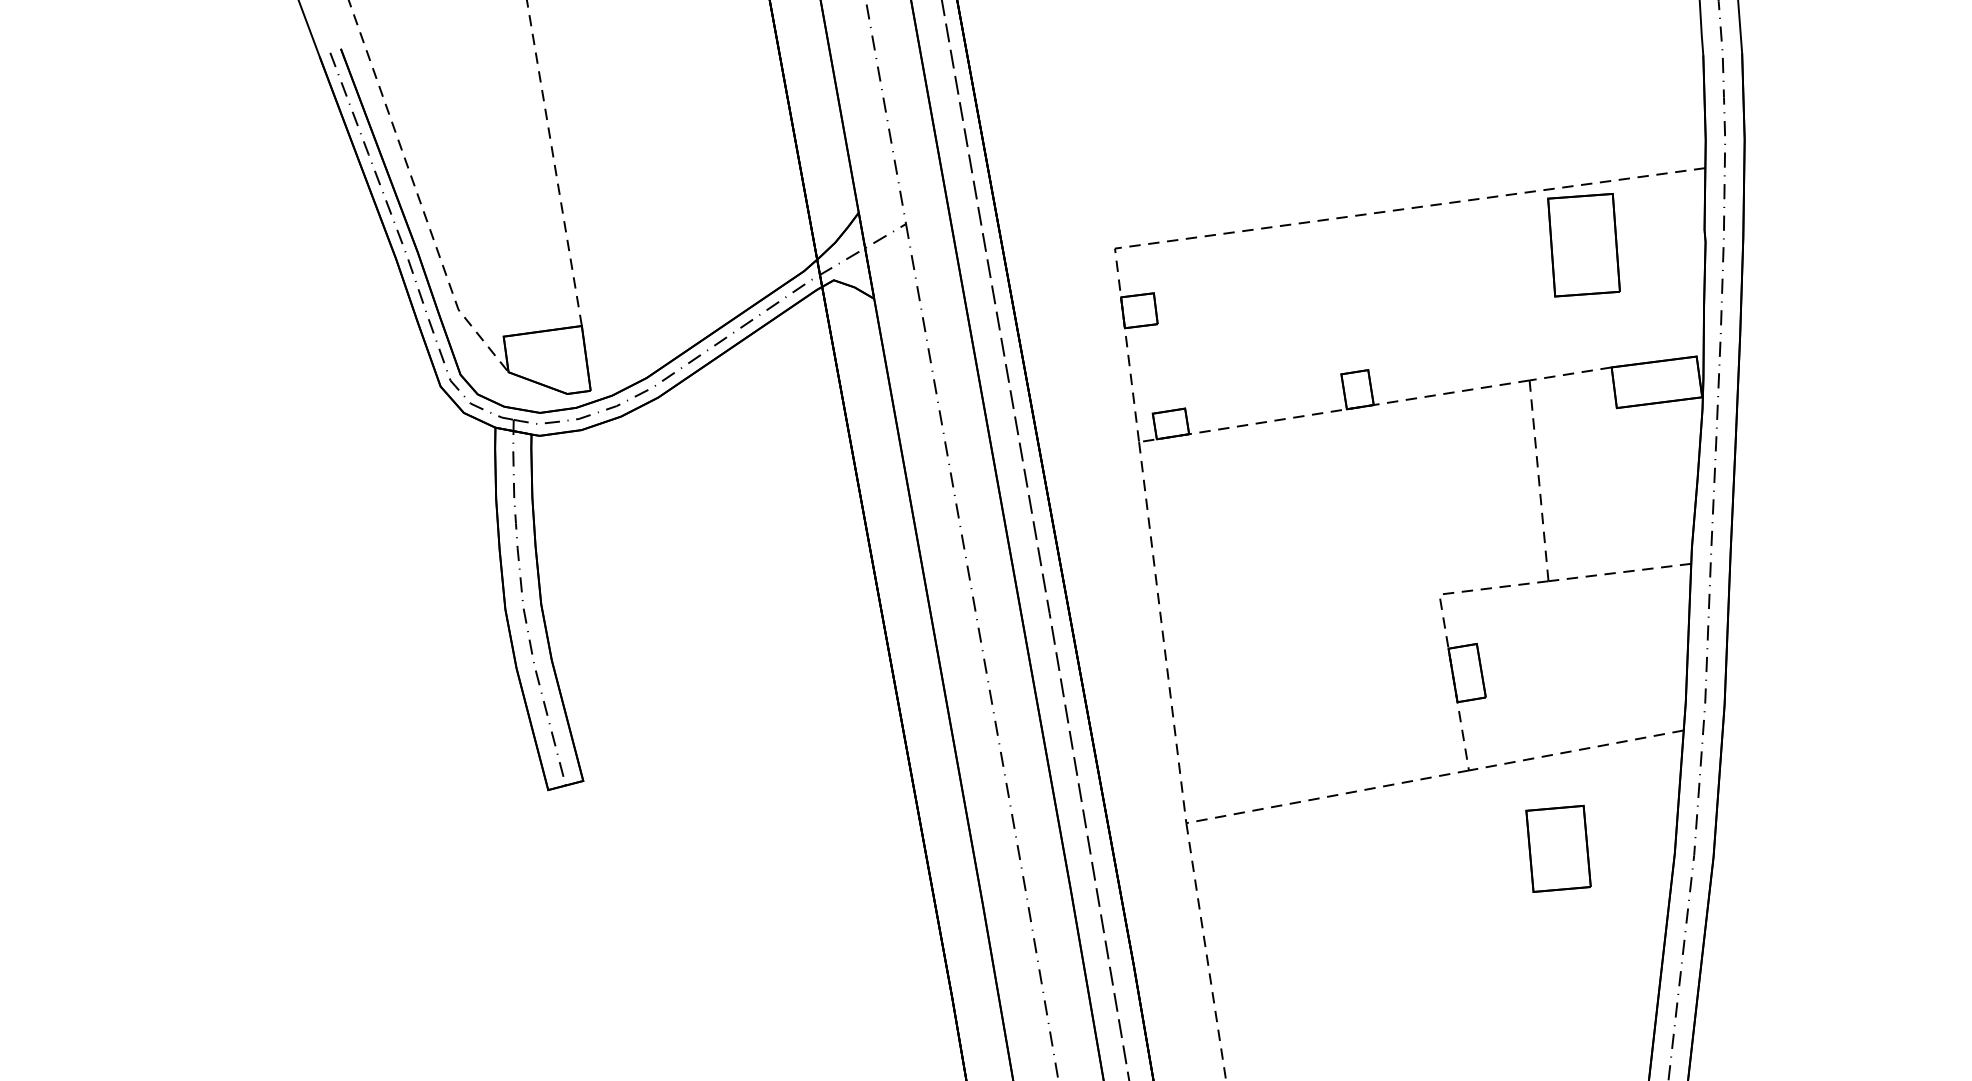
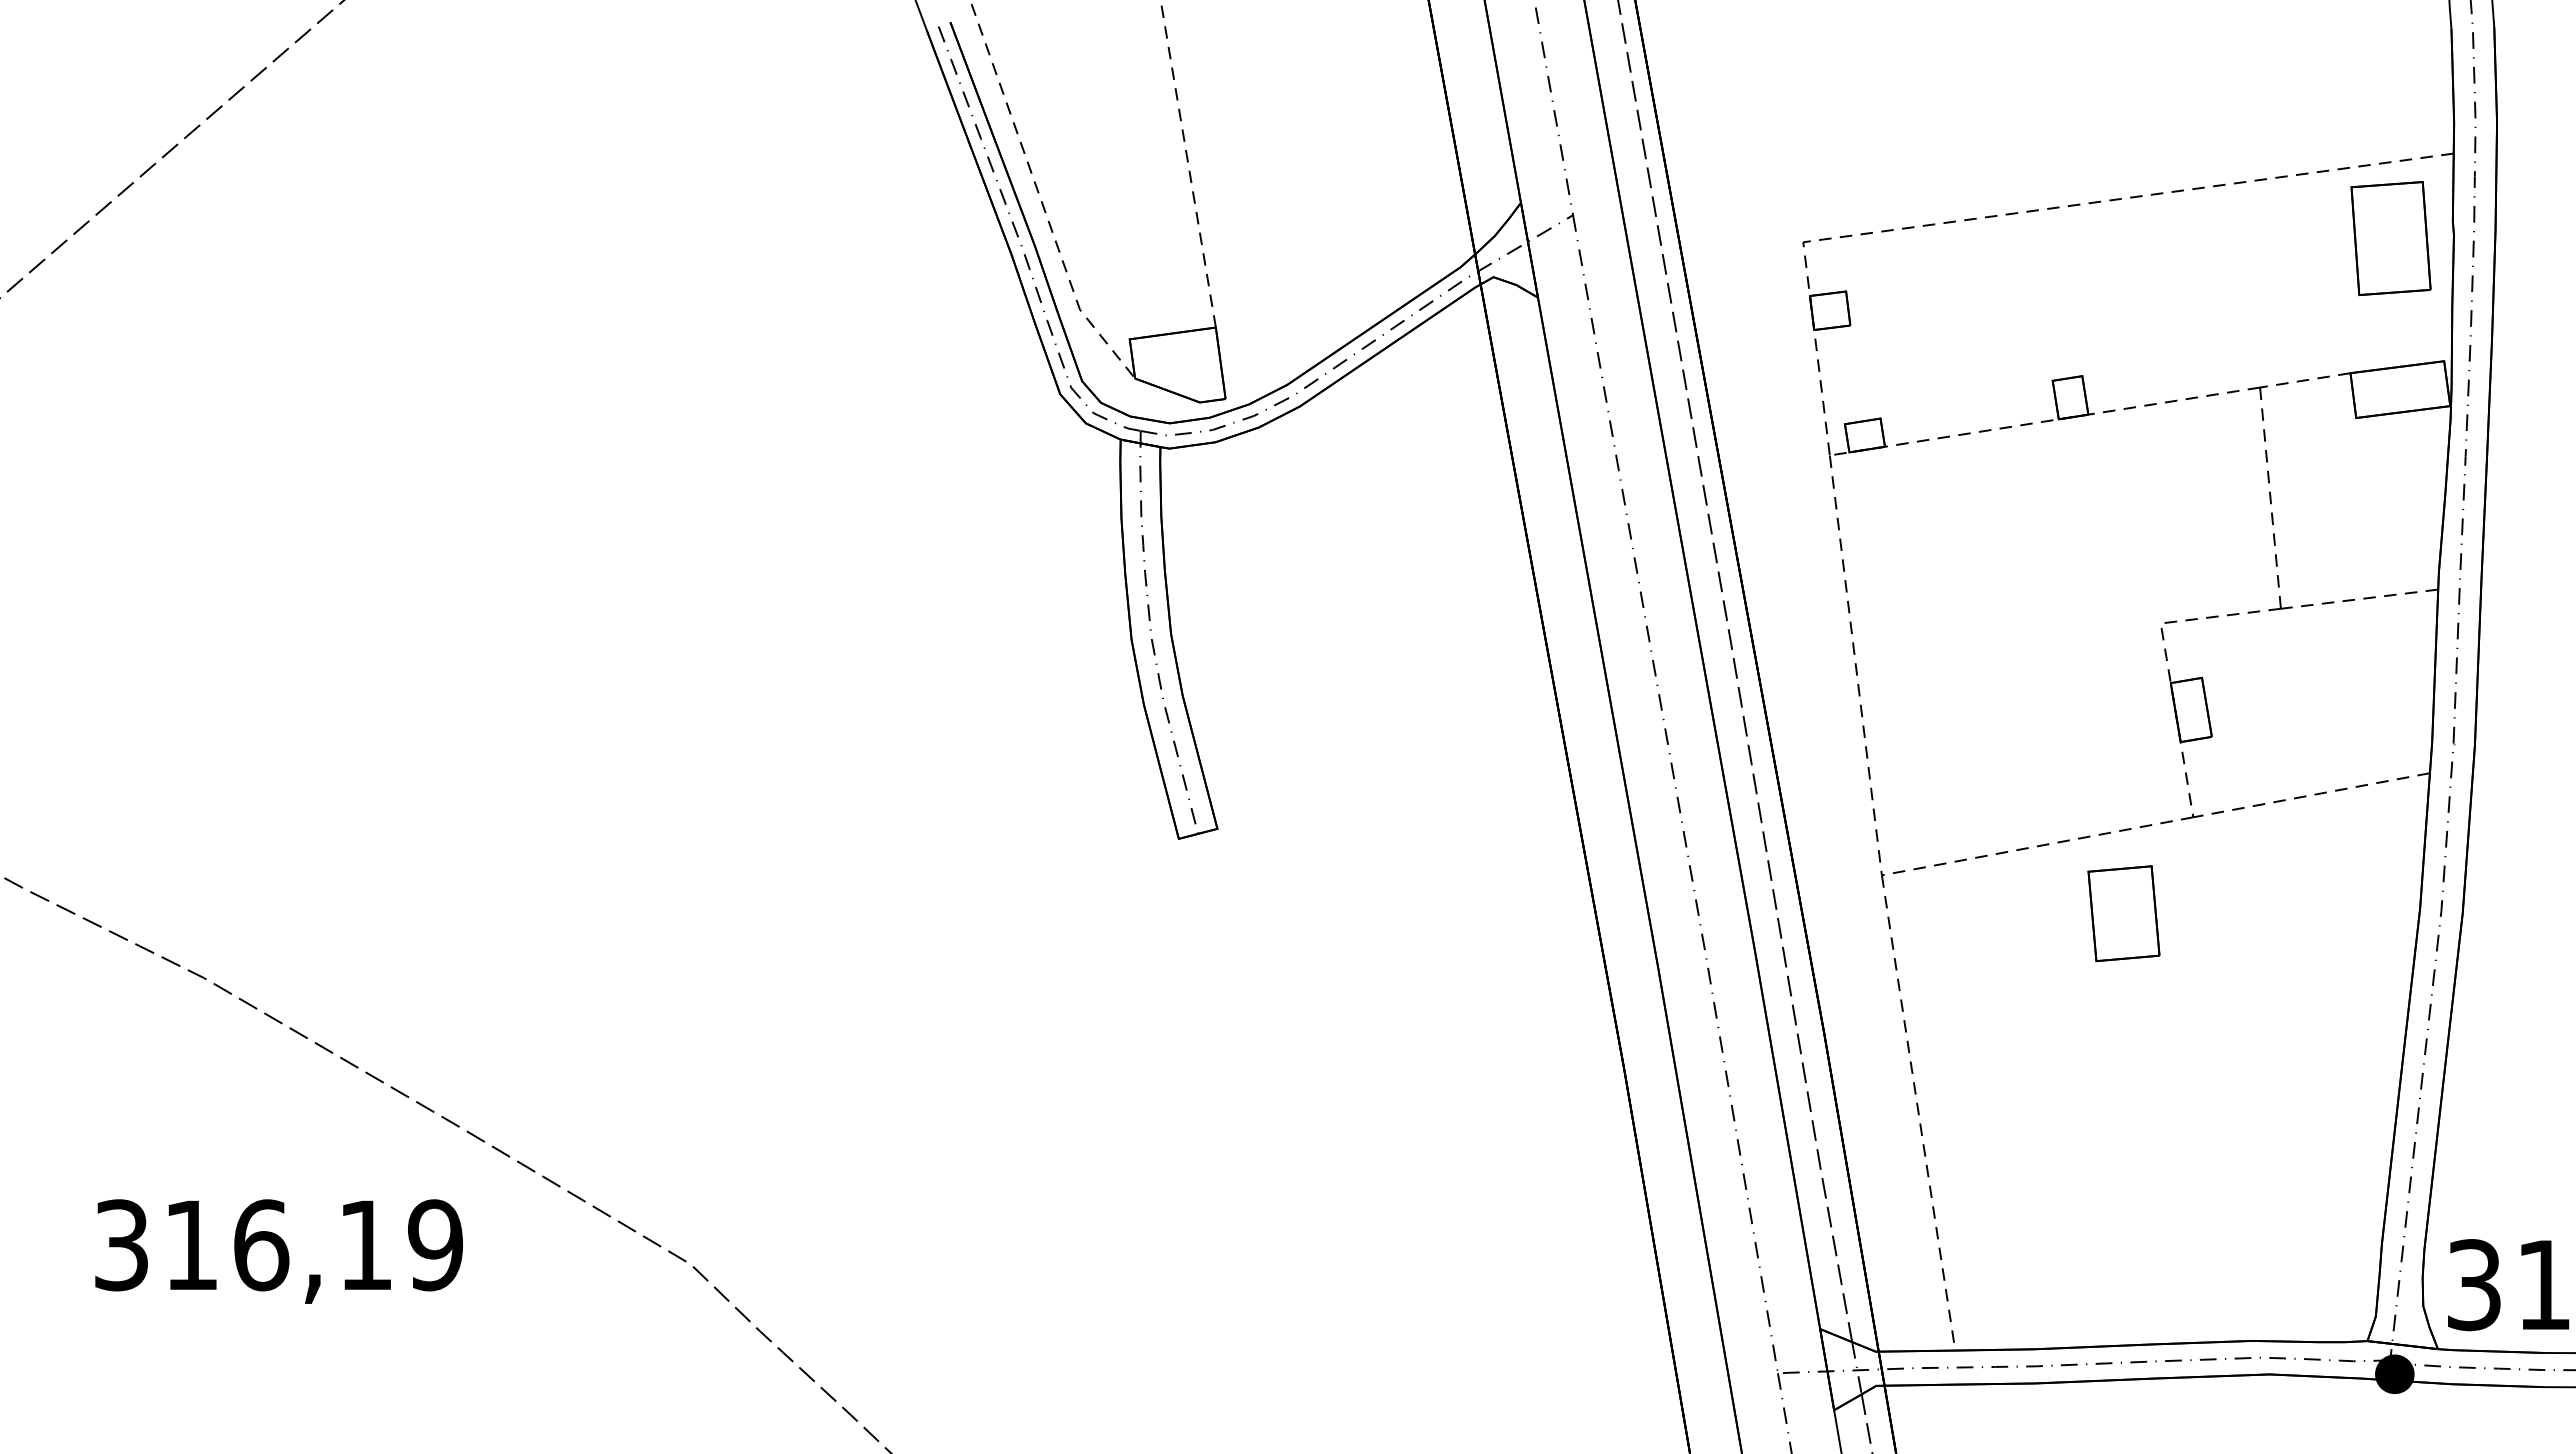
part: (1583, 245) -> (2390, 238), moved
part: (1558, 848) -> (2123, 913), moved

